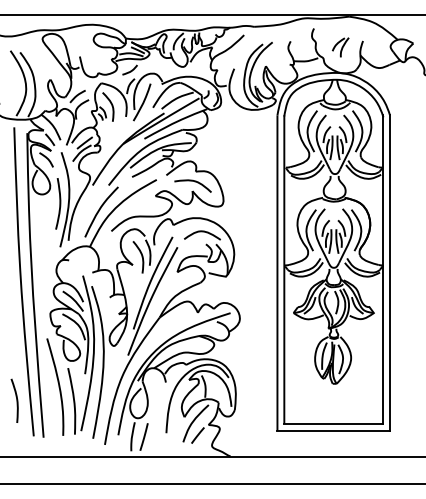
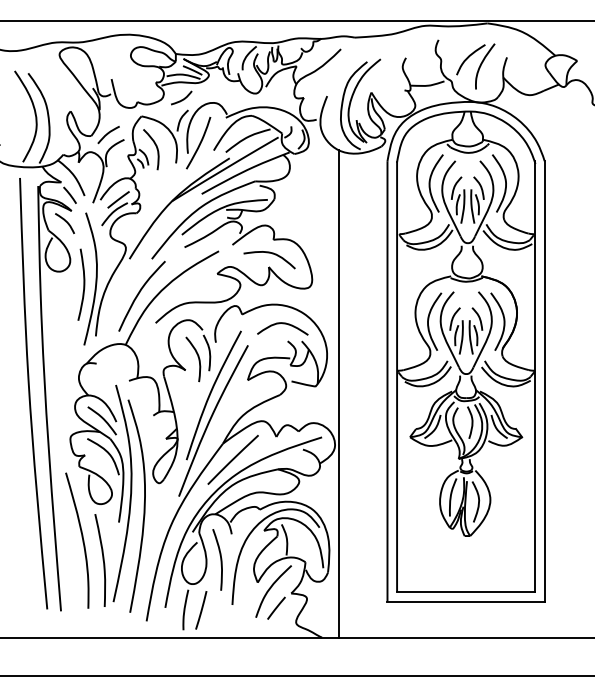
part: (340, 47) -> (475, 66), size x1.67
line: (243, 281) -> (339, 393), added
line: (166, 328) -> (232, 459), added
curve: (16, 400) -> (220, 559), moved

